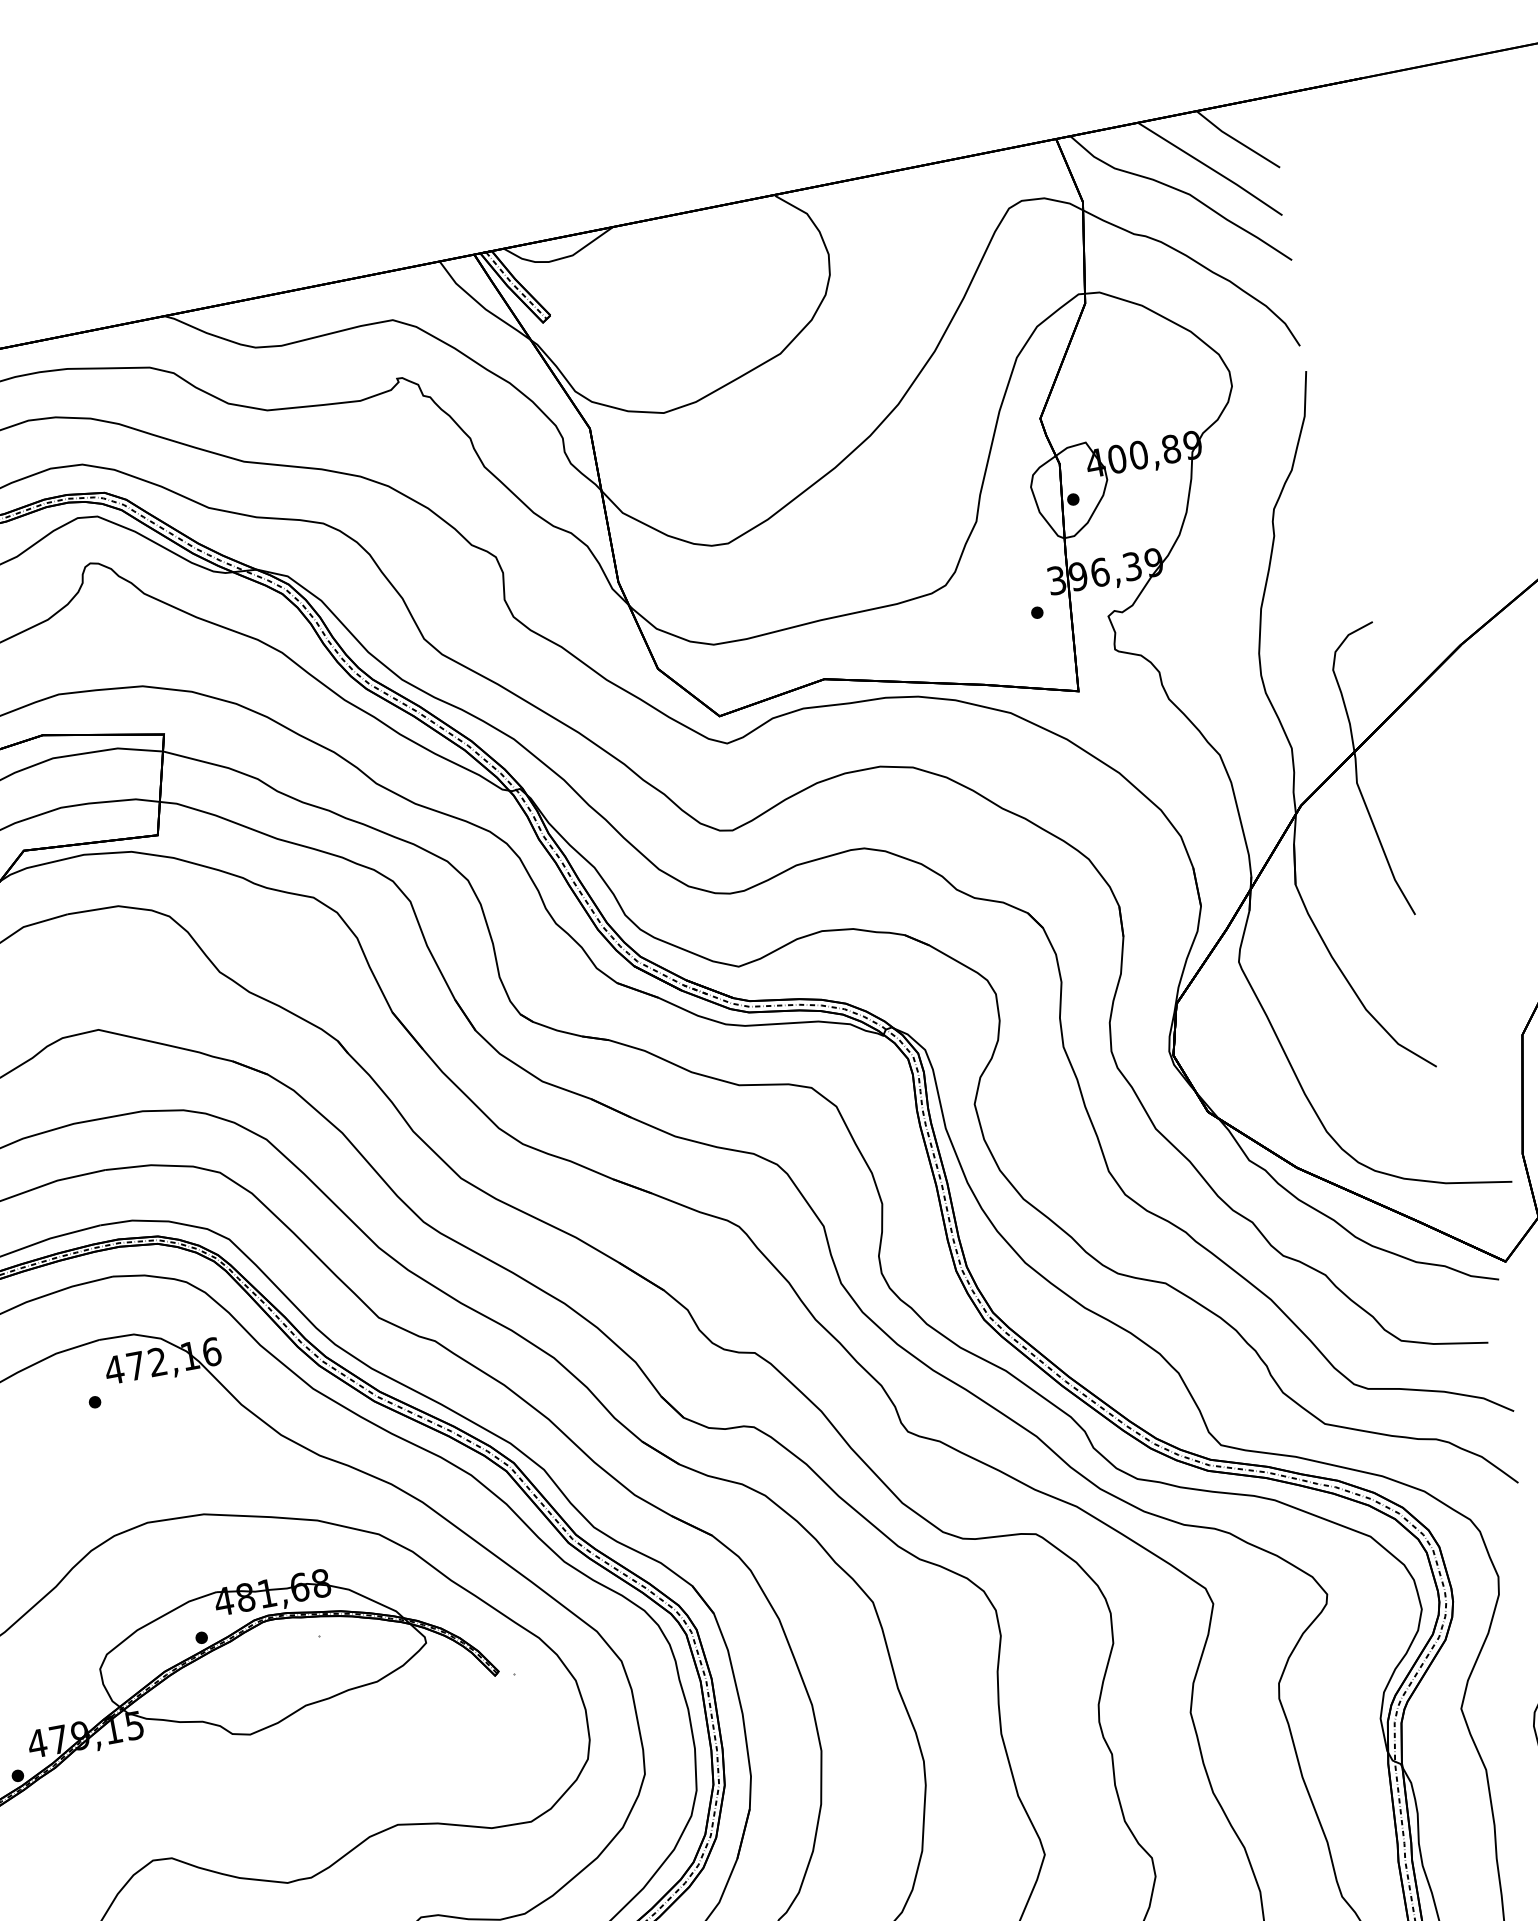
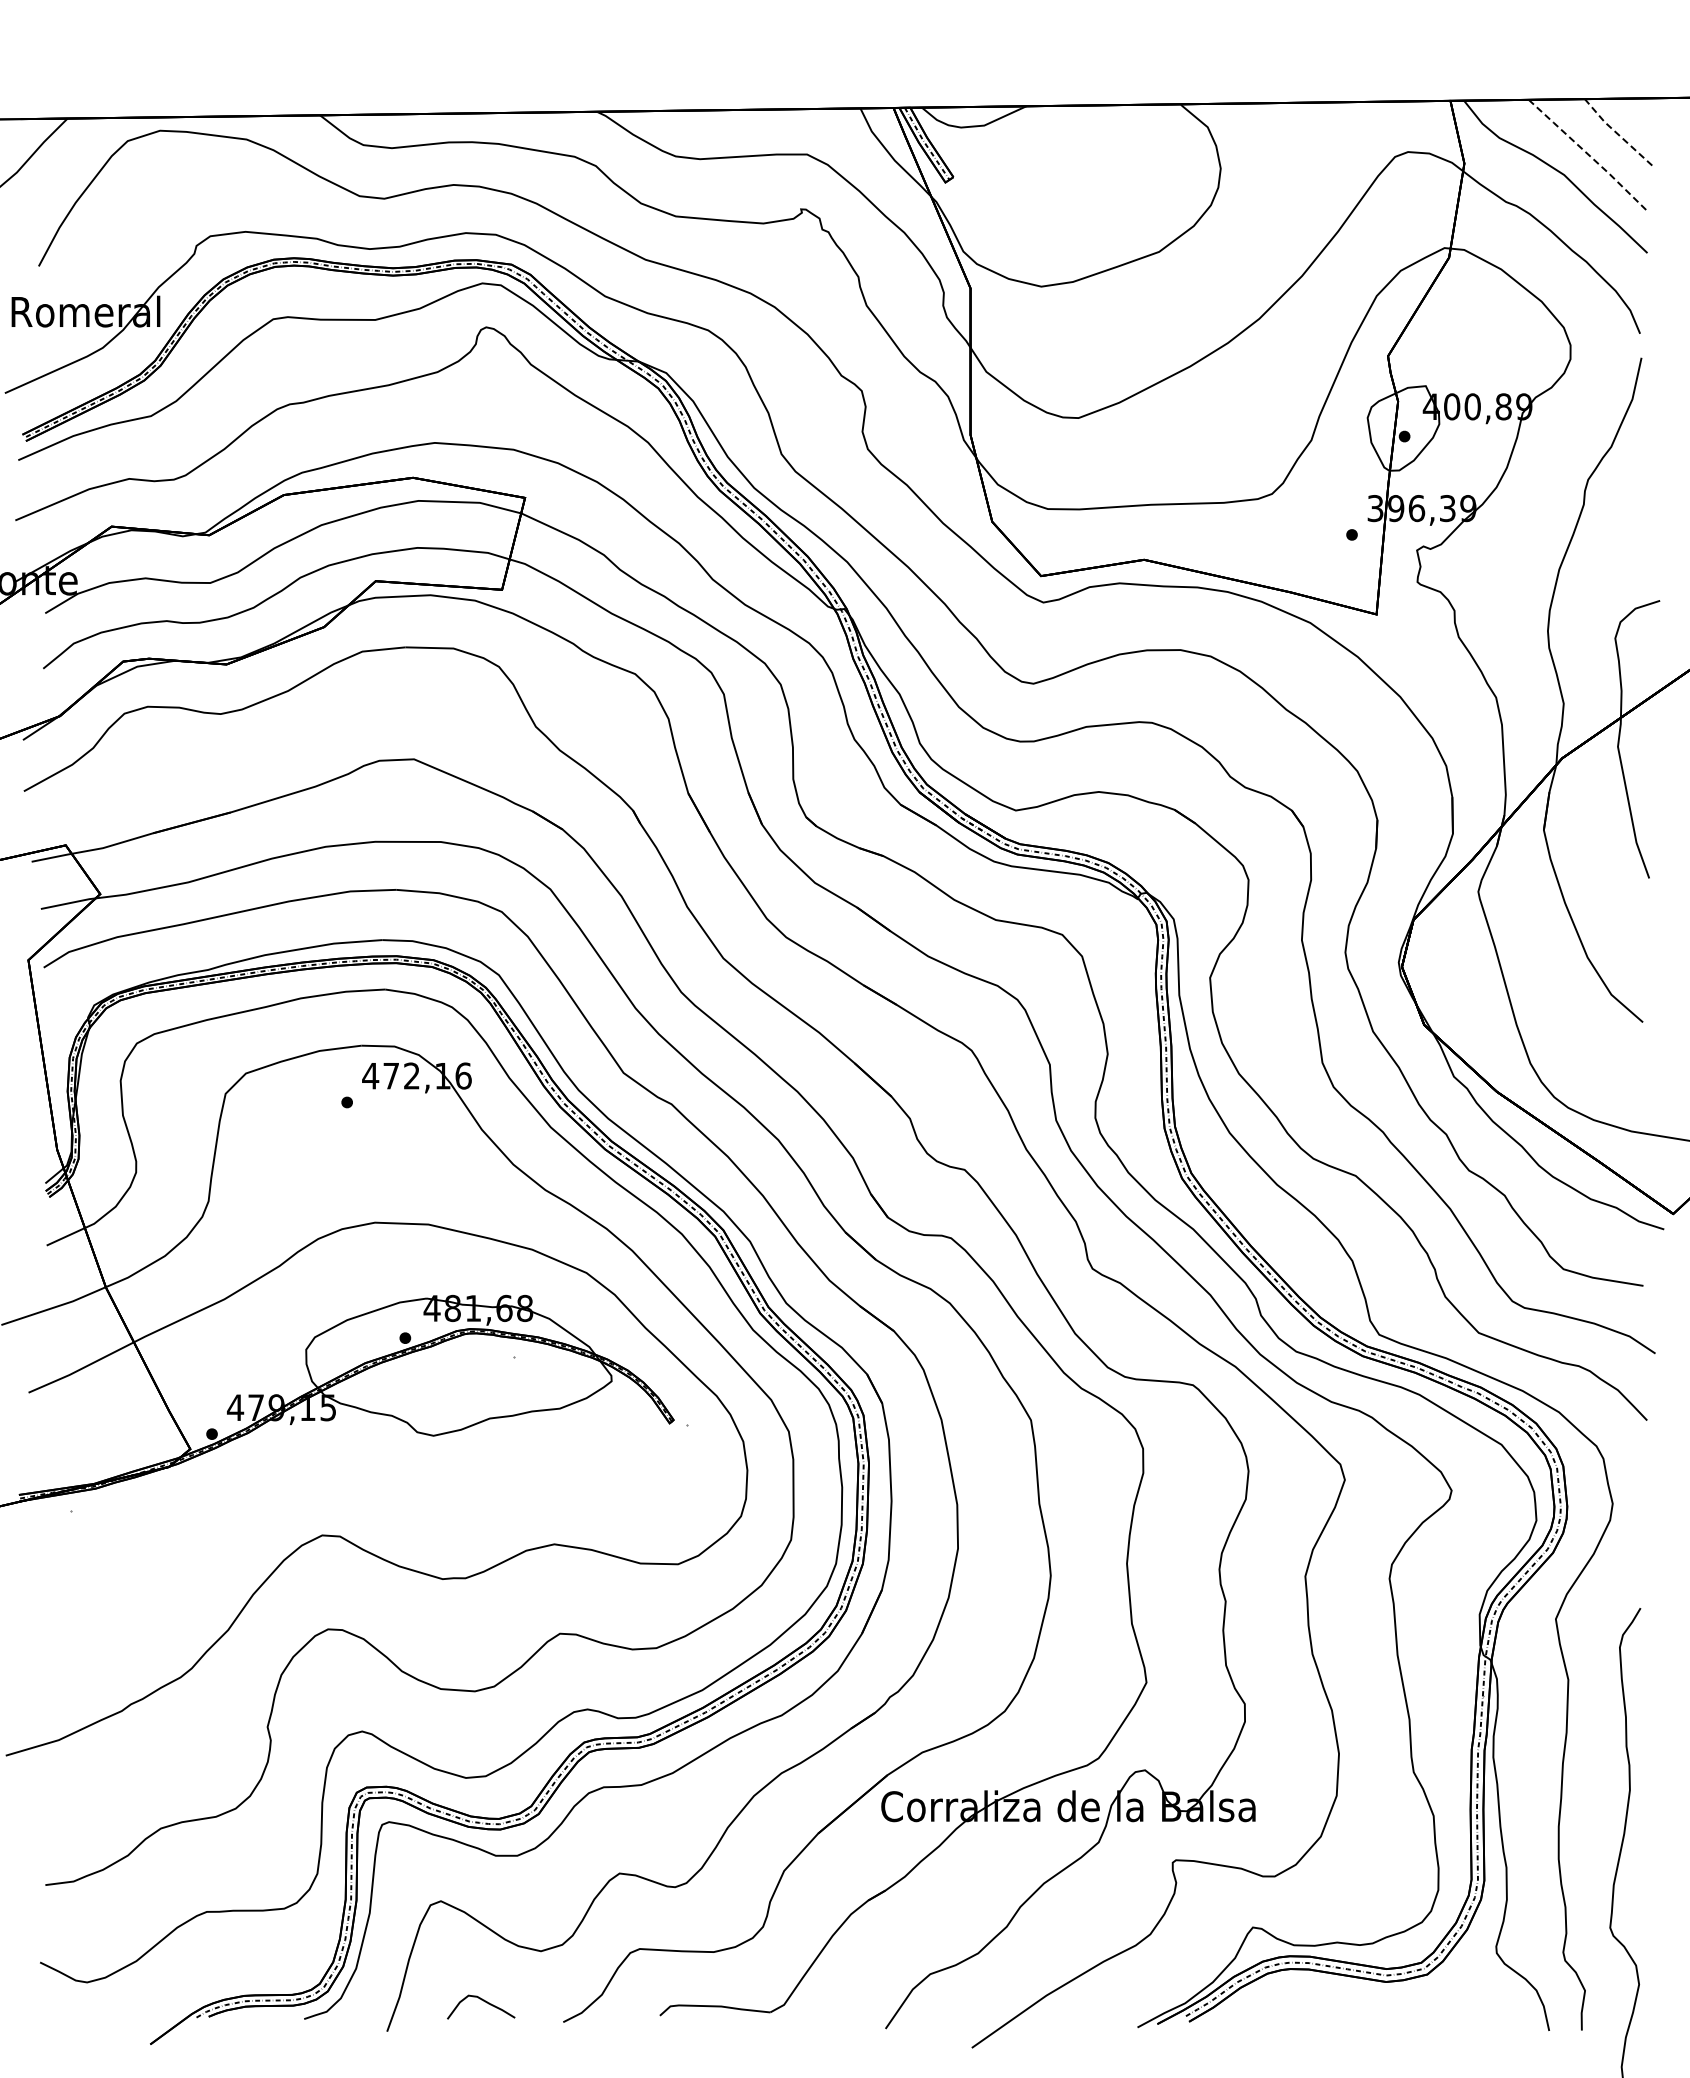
line: (1236, 139) -> (1616, 132), solid -> dashed
line: (1211, 168) -> (1588, 154), solid -> dashed

